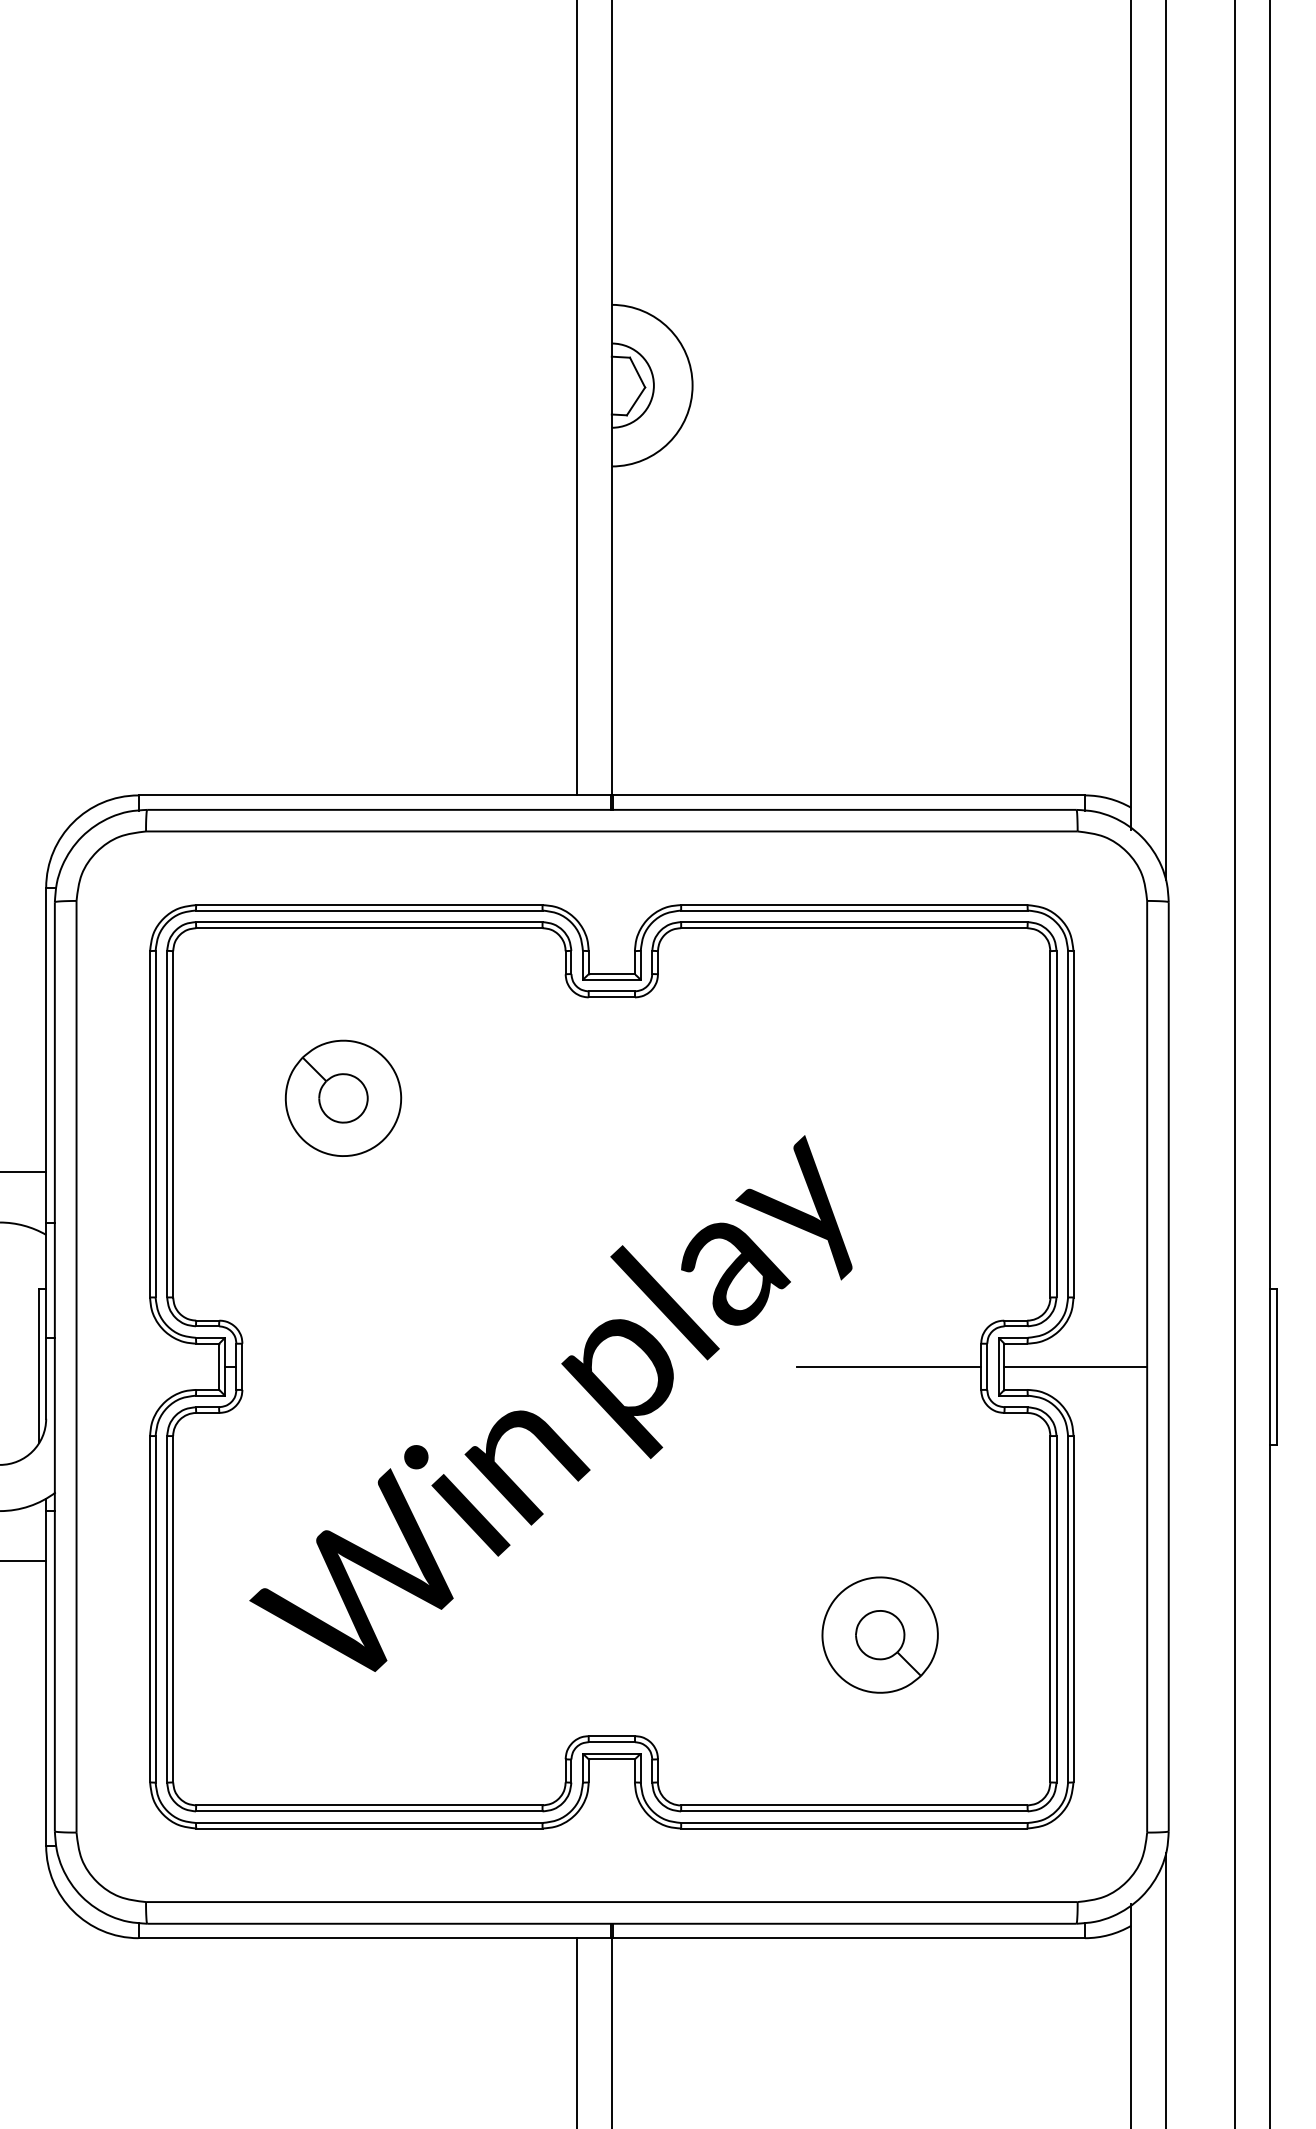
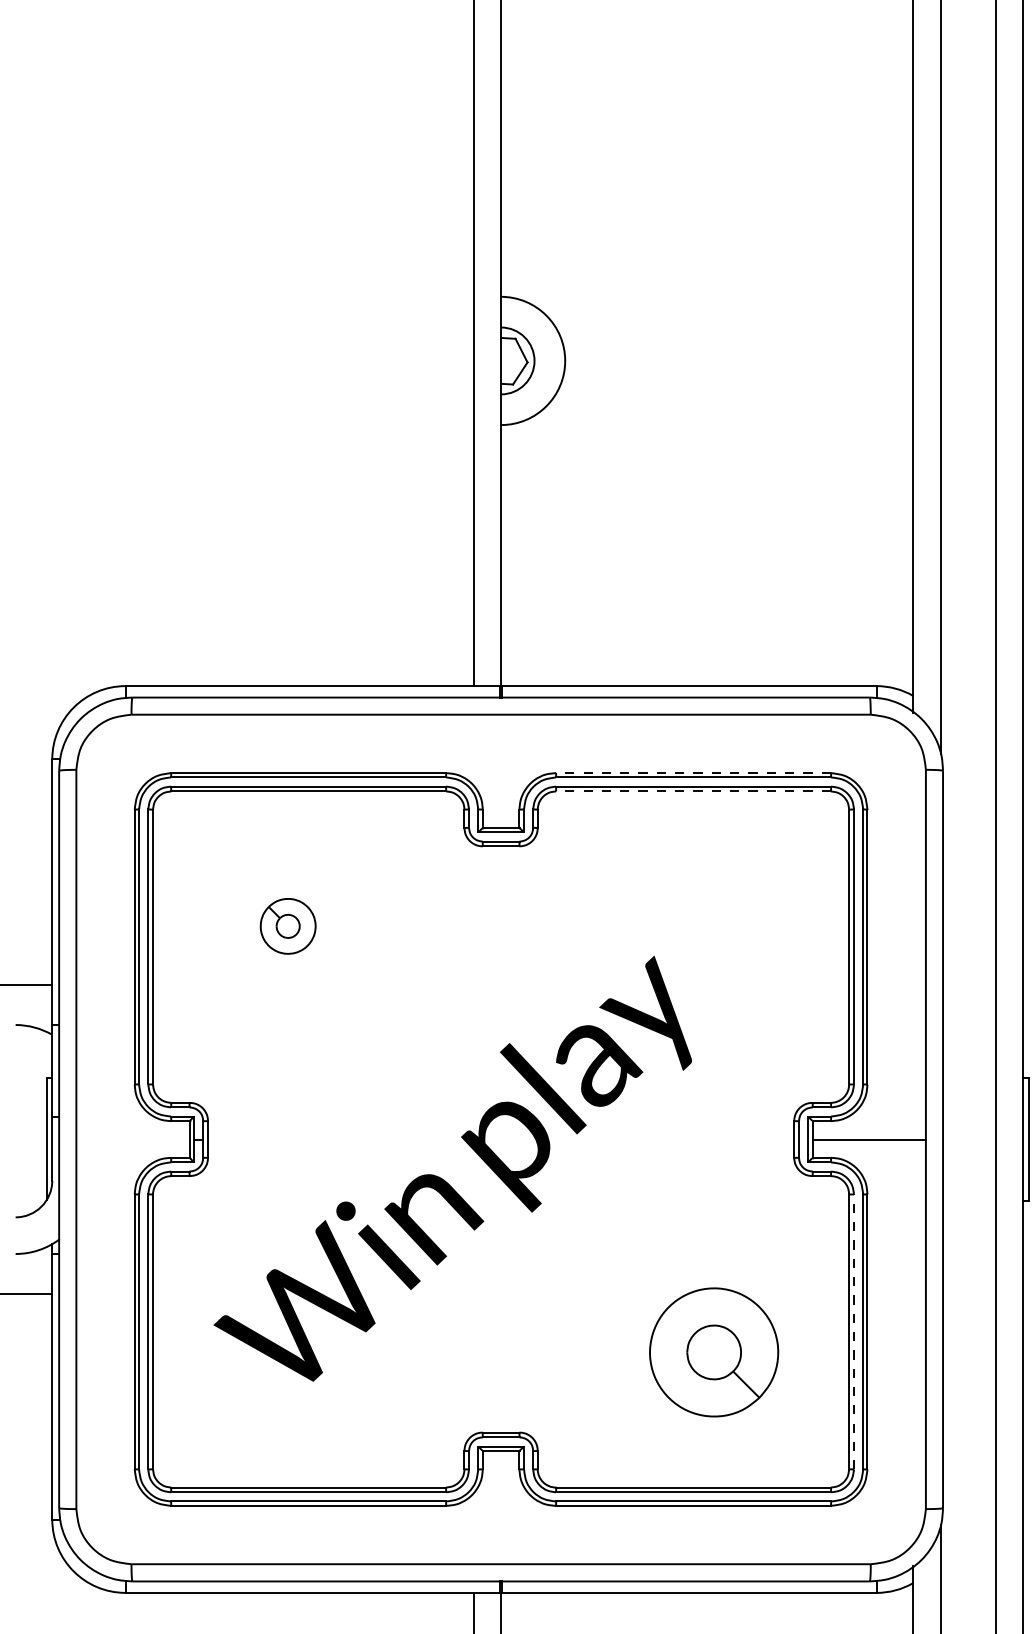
line: (853, 905) -> (692, 773), solid -> dashed
line: (853, 928) -> (692, 791), solid -> dashed
part: (343, 1097) -> (288, 925), size x0.6
line: (888, 1366) -> (720, 1139), removed
line: (1056, 1608) -> (853, 1331), solid -> dashed
part: (879, 1634) -> (713, 1351), size x1.4

